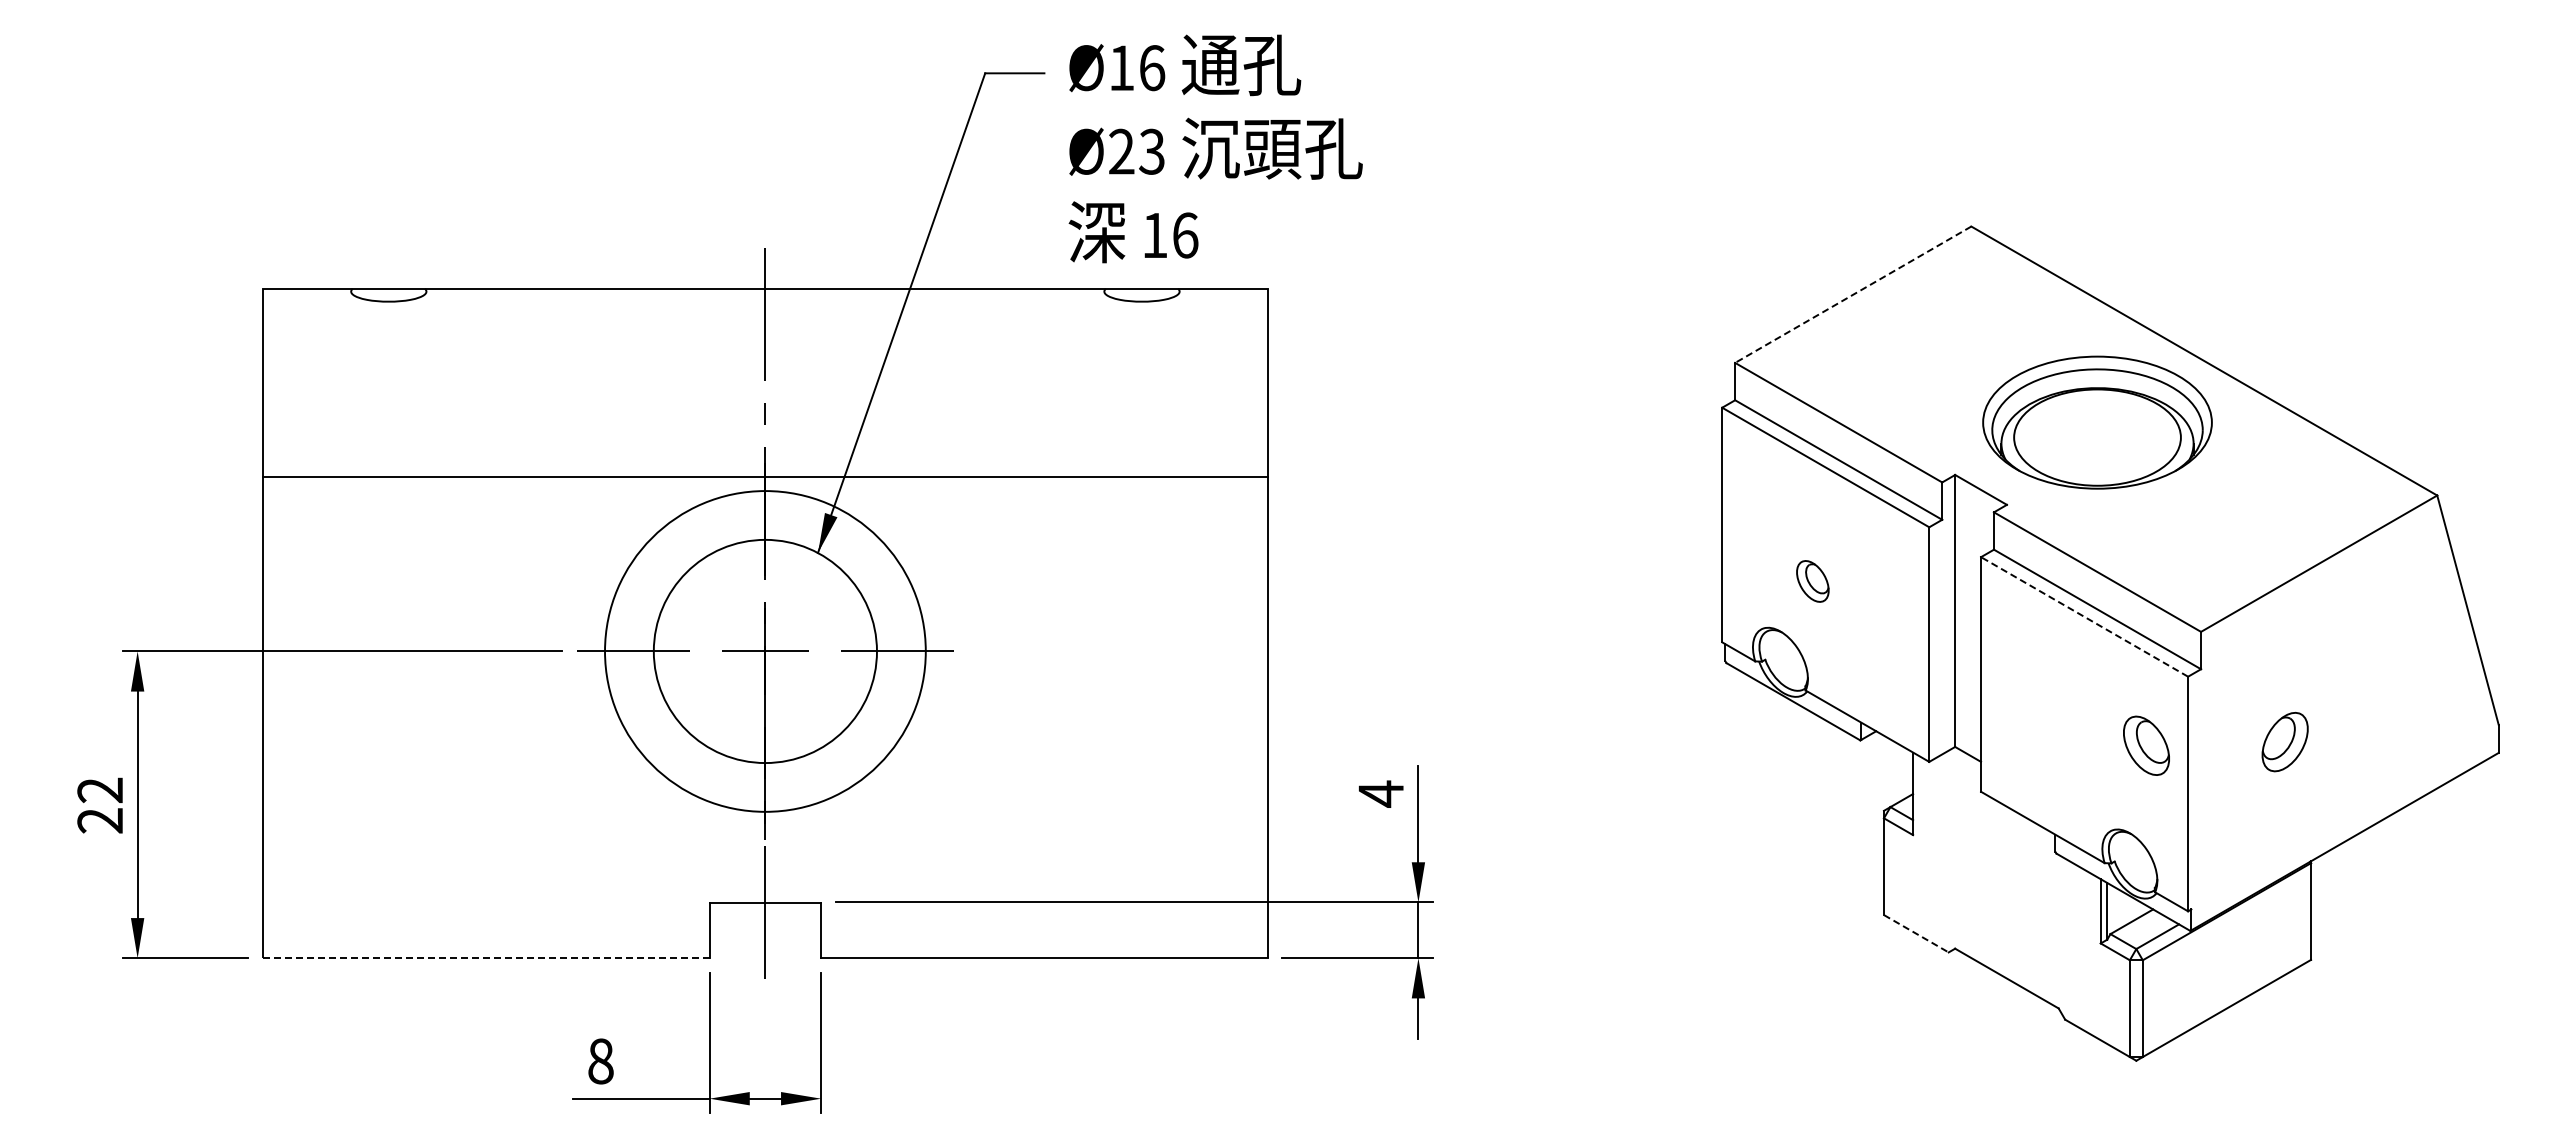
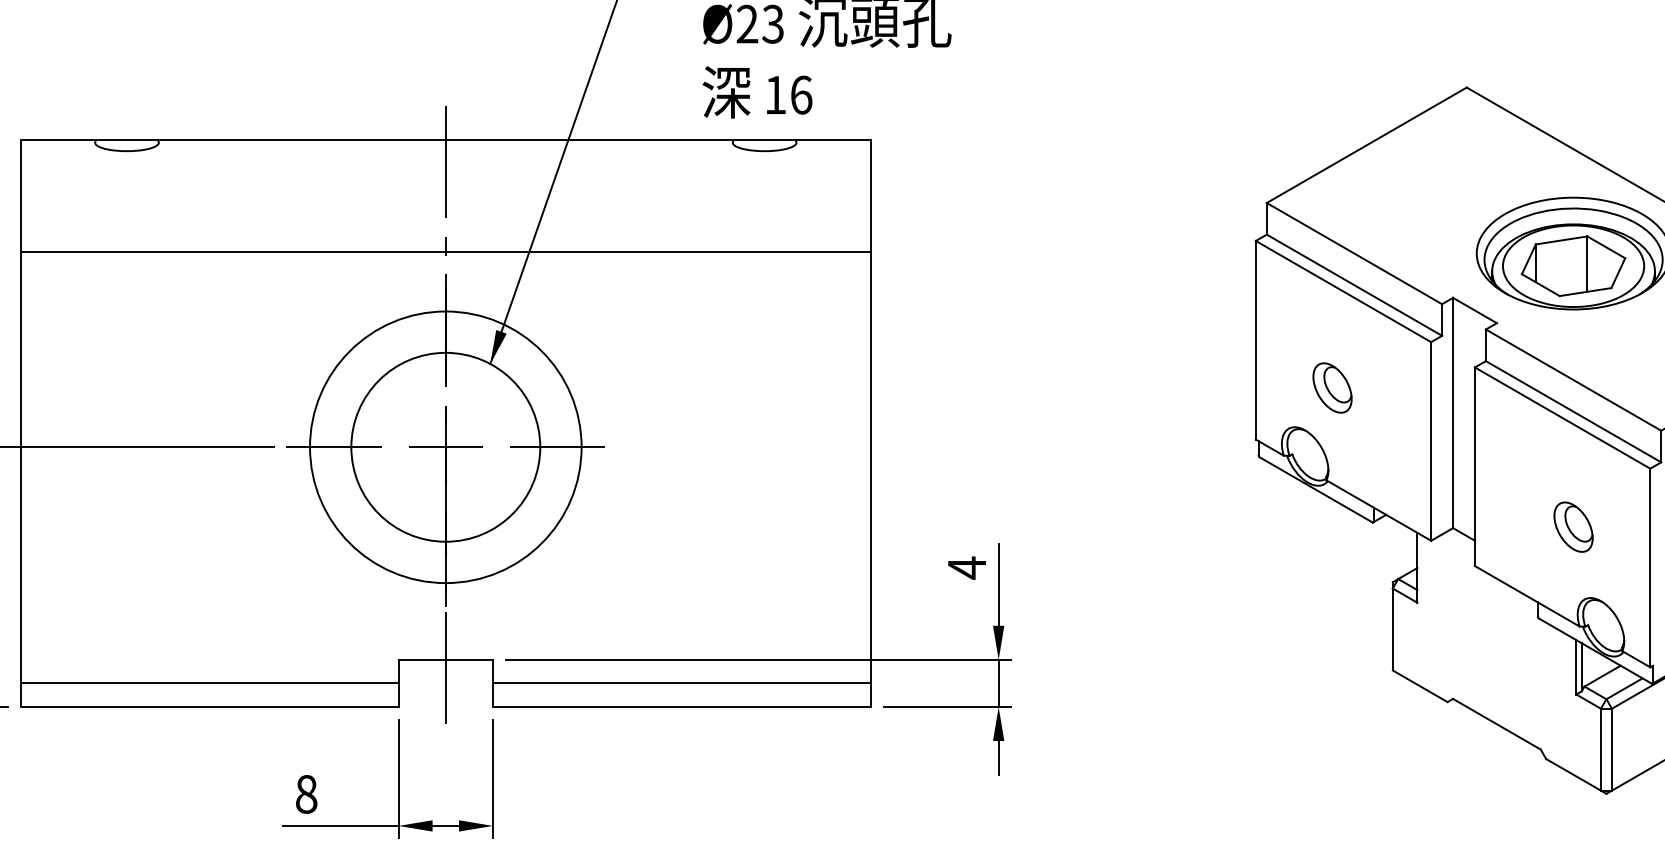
line: (1852, 294) -> (1366, 145), dashed -> solid
part: (2097, 437) -> (1573, 266), added
line: (765, 477) -> (445, 252), moved
part: (1812, 581) -> (1332, 388), size x1.43
line: (2084, 616) -> (1562, 417), dashed -> solid
part: (2146, 745) -> (1573, 526), moved
line: (486, 930) -> (209, 683), added
line: (1044, 930) -> (682, 683), added
line: (1916, 934) -> (1420, 686), dashed -> solid
line: (485, 958) -> (208, 707), dashed -> solid

